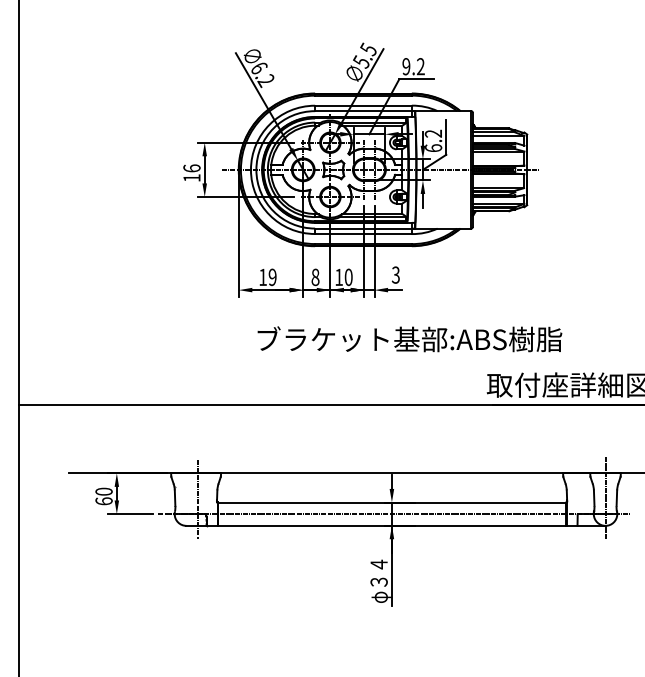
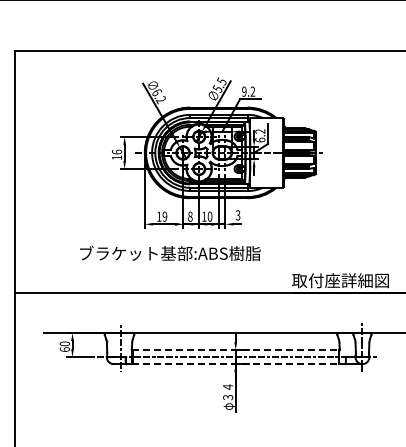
text: (410, 339) -> (170, 253), moved
line: (393, 502) -> (236, 350), solid -> dashed
line: (393, 524) -> (236, 363), solid -> dashed

